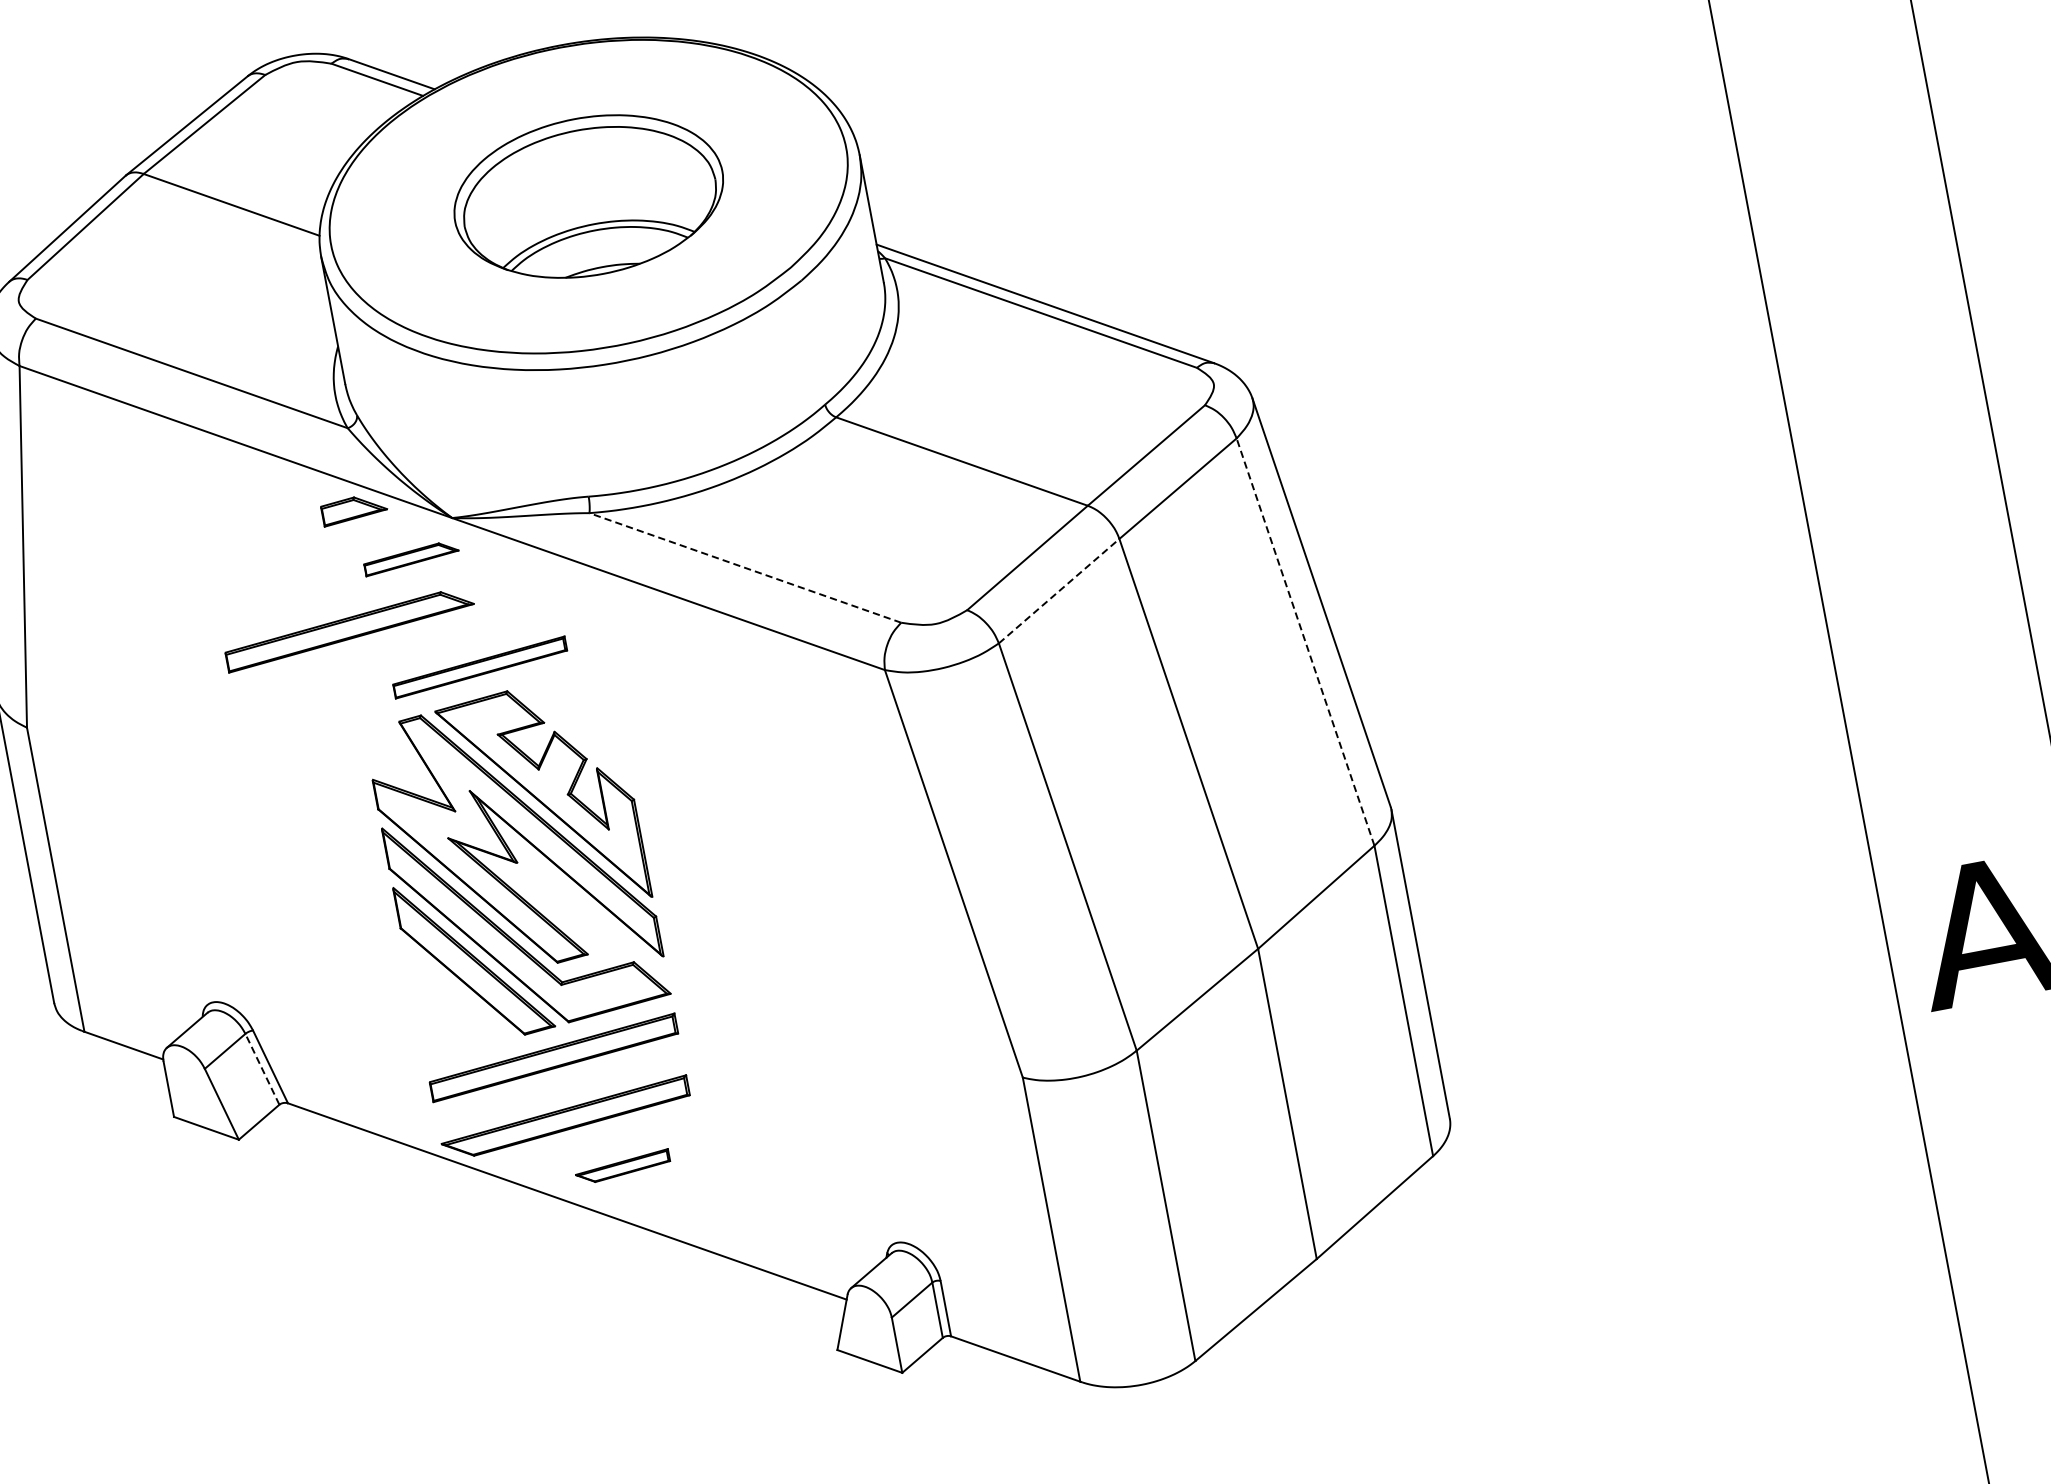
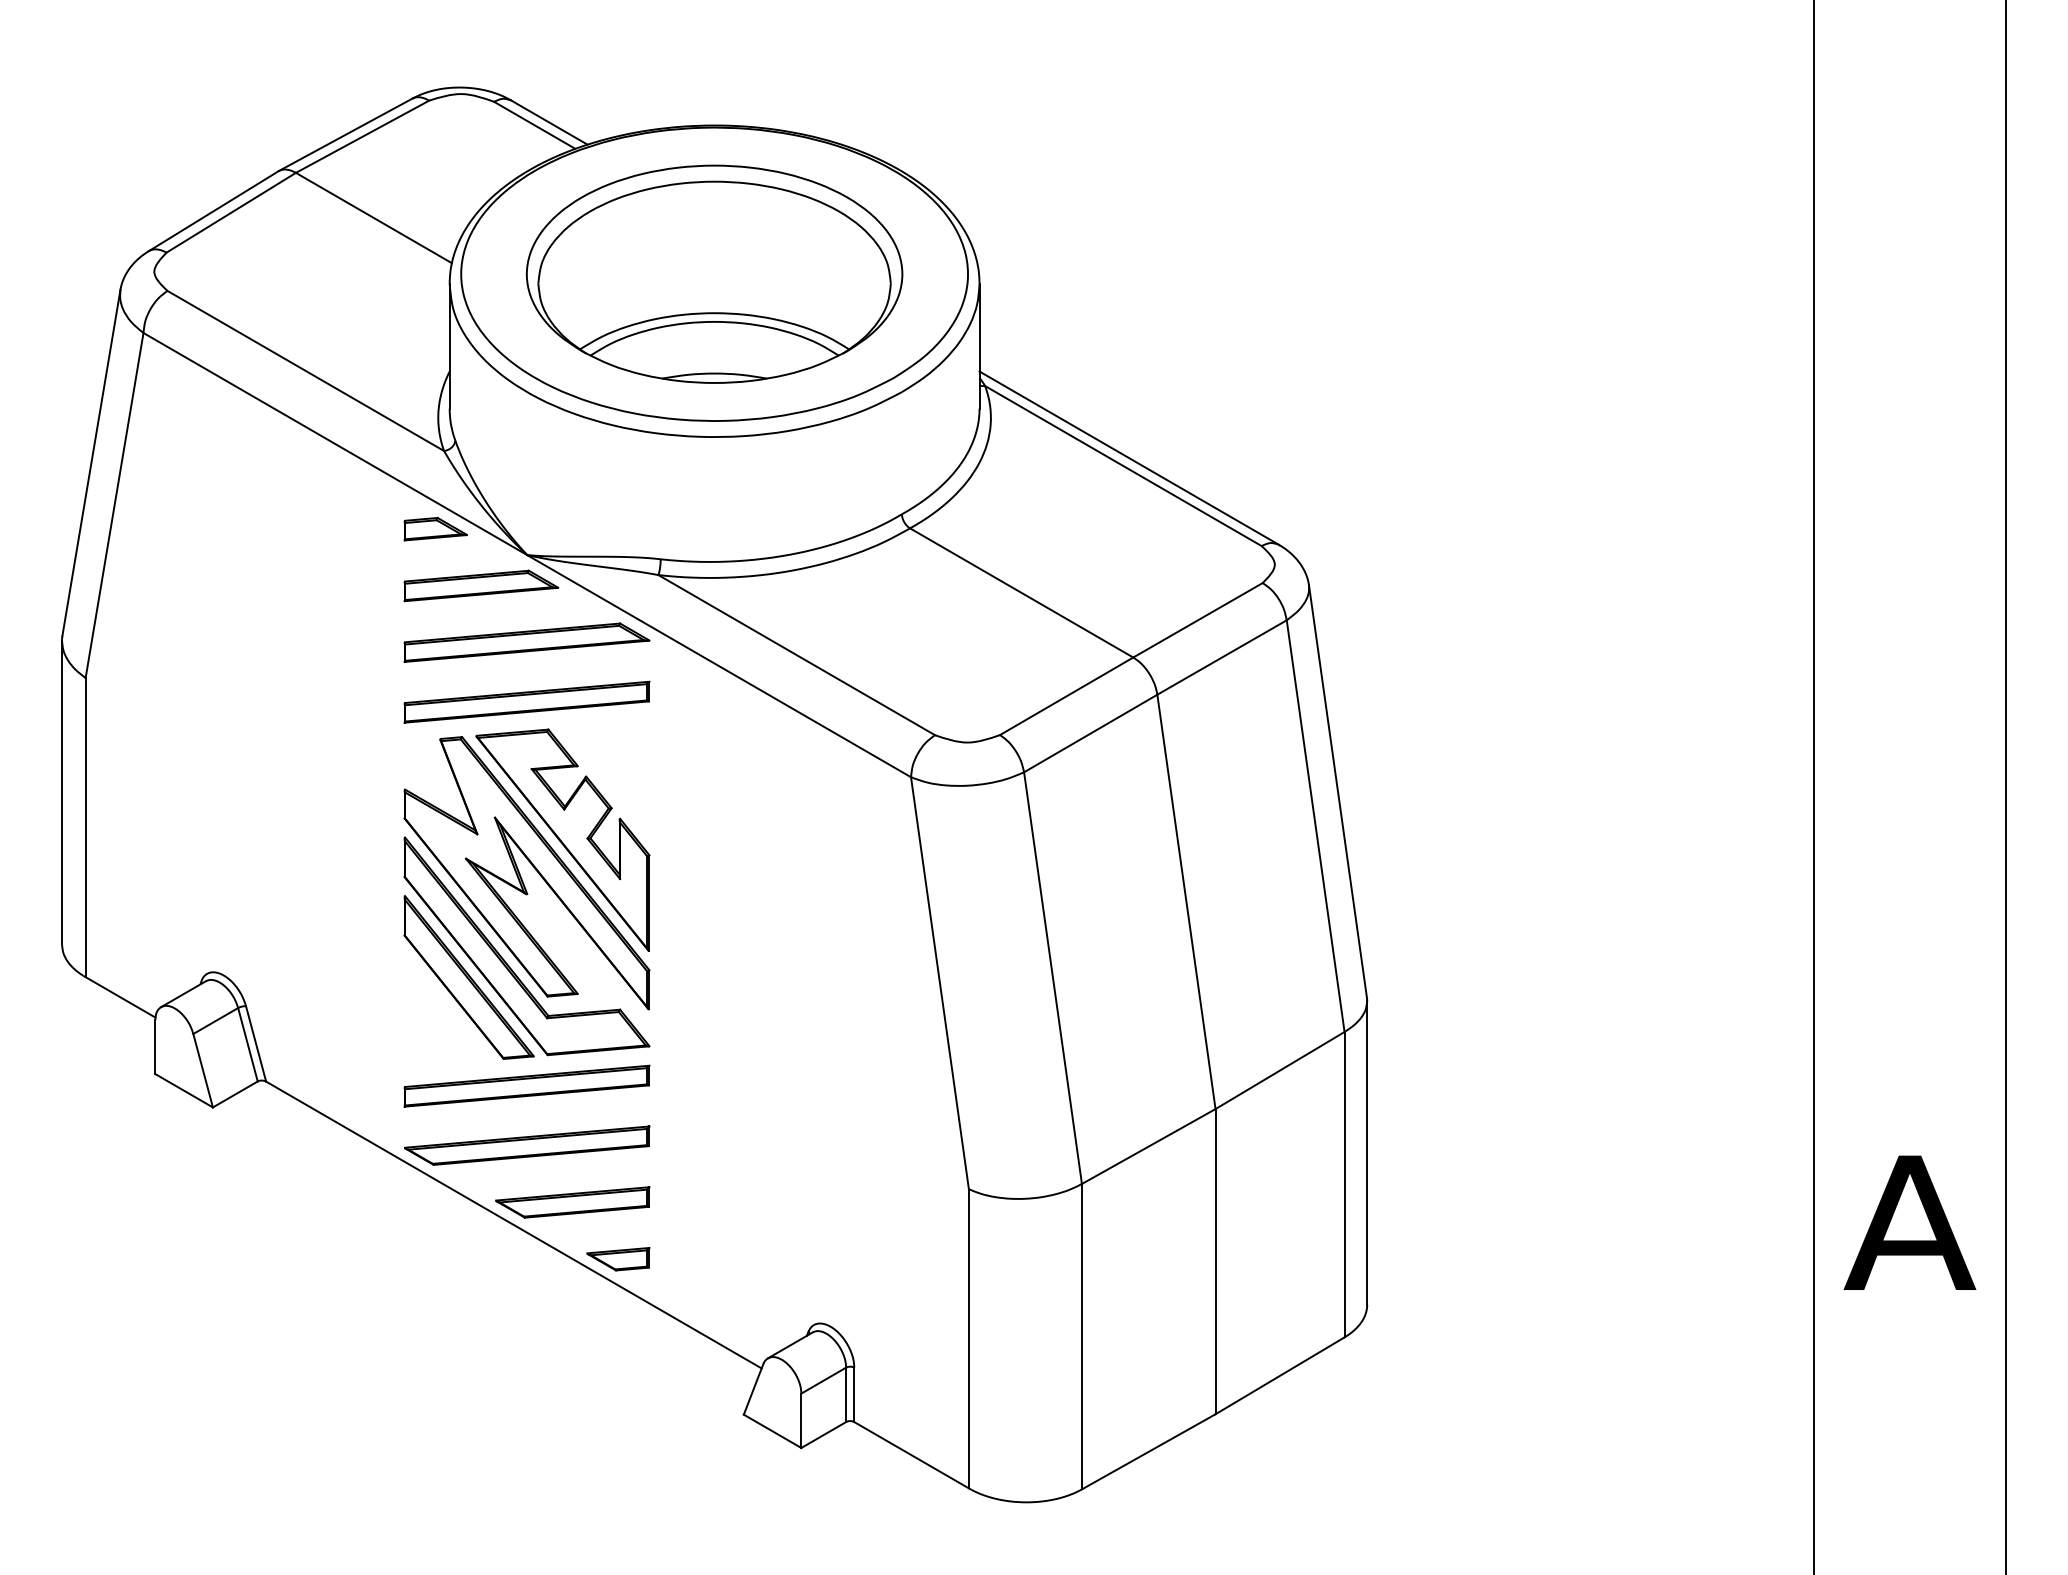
part: (588, 195) -> (714, 273), size x1.43
part: (411, 557) -> (481, 585), size x1.67
line: (745, 568) -> (796, 655), dashed -> solid
line: (1059, 590) -> (1091, 733), dashed -> solid
part: (349, 629) -> (526, 642), moved
line: (1305, 642) -> (1315, 826), dashed -> solid
part: (479, 666) -> (526, 701), size x1.43
line: (261, 1069) -> (247, 1044), dashed -> solid
part: (622, 1167) -> (572, 1202), size x1.67
part: (680, 1216) -> (618, 1259), added

